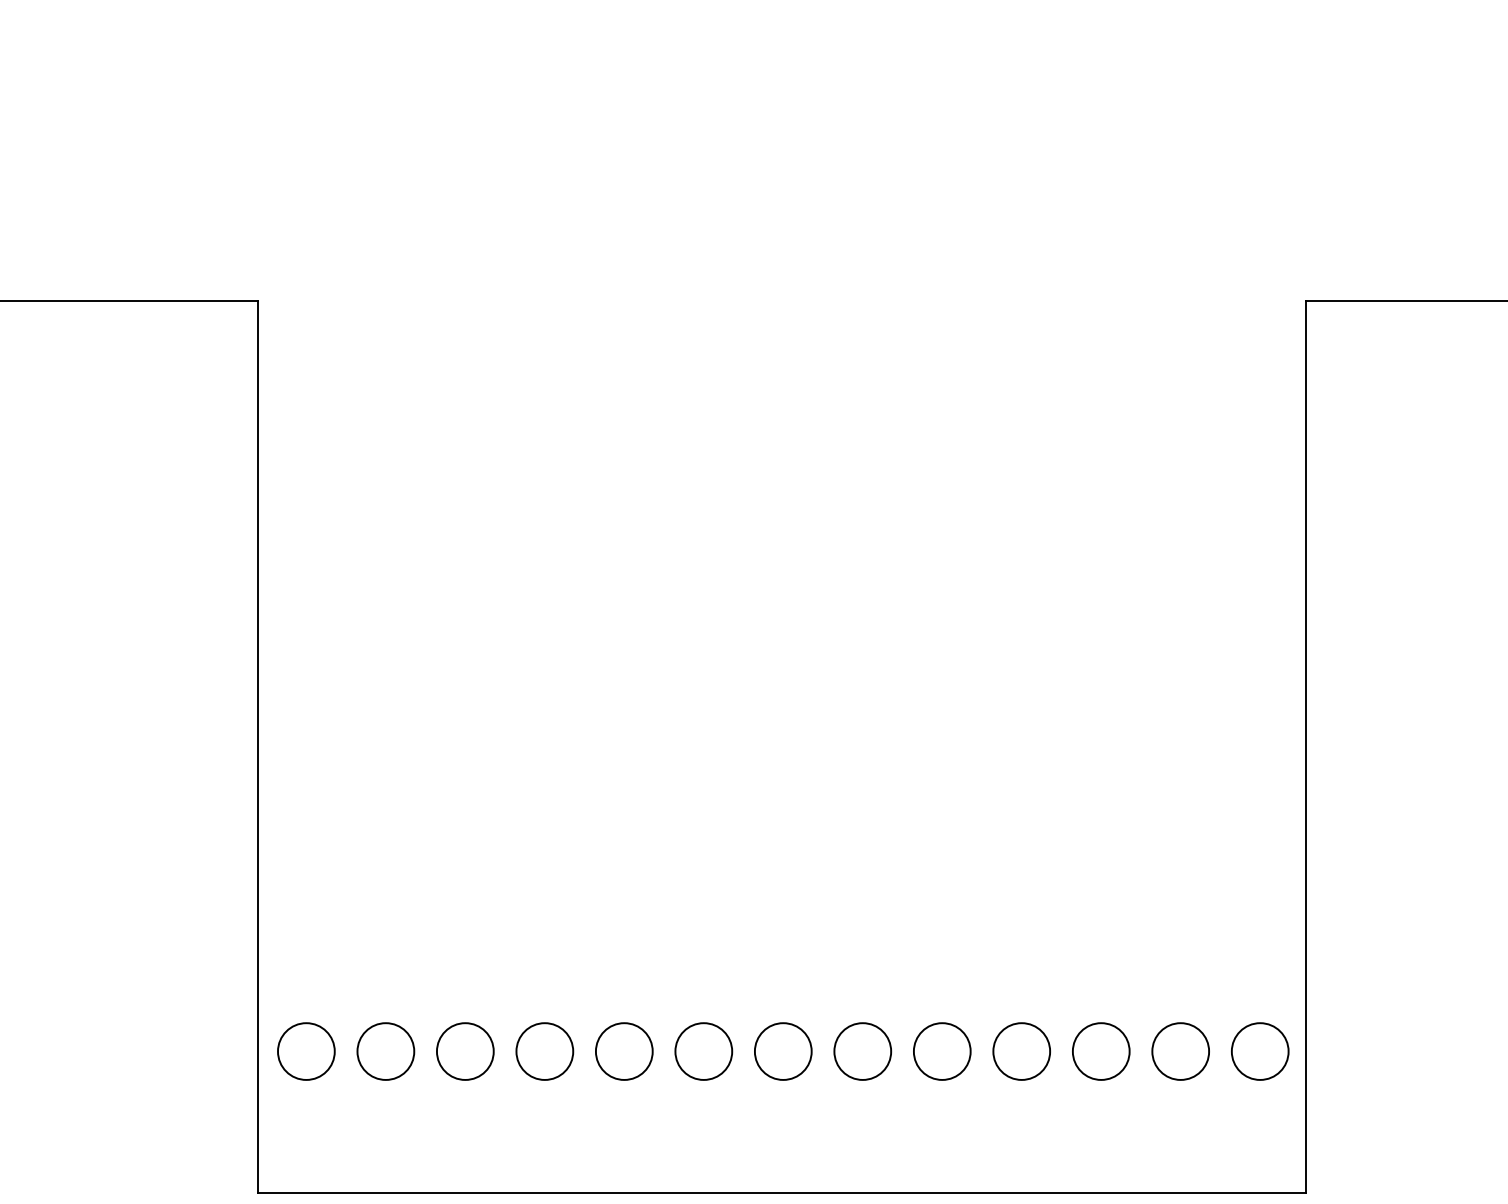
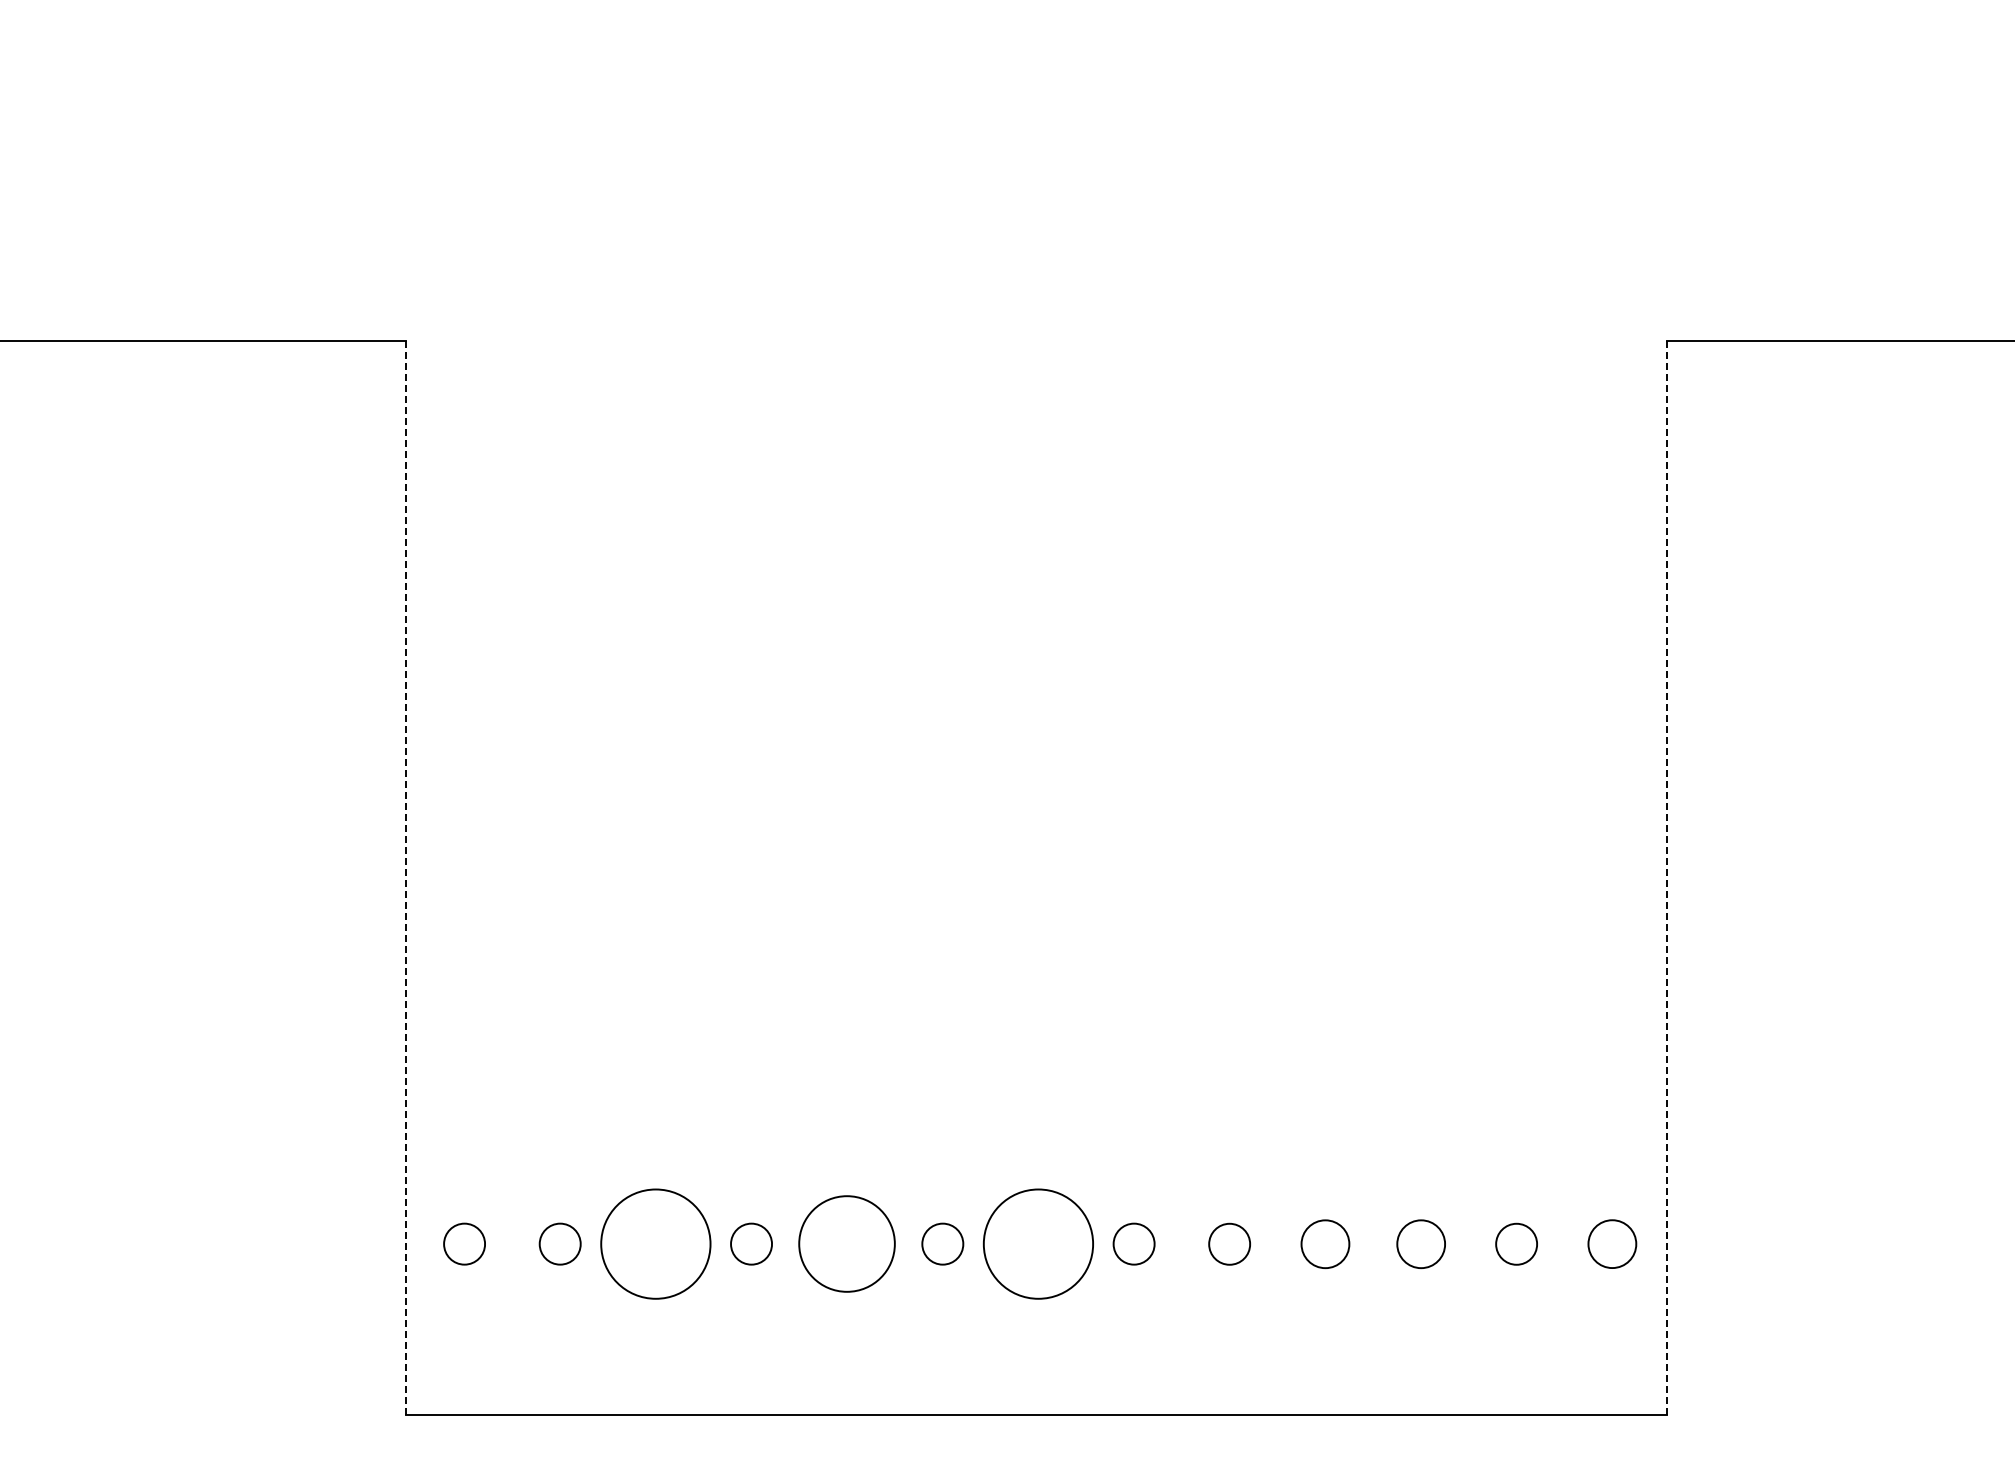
line: (1306, 746) -> (1667, 877), solid -> dashed
line: (257, 747) -> (405, 878), solid -> dashed
circle: (306, 1051) -> (464, 1243), size x0.6
circle: (386, 1051) -> (560, 1243), size x0.6
circle: (465, 1051) -> (655, 1243), size x1.6
circle: (544, 1051) -> (751, 1243), size x0.6
circle: (624, 1051) -> (847, 1244), size x1.4
circle: (703, 1051) -> (942, 1243), size x0.6
circle: (783, 1051) -> (1038, 1243), size x1.6
circle: (862, 1051) -> (1133, 1243), size x0.6
circle: (942, 1051) -> (1229, 1244), size x0.6
circle: (1021, 1051) -> (1325, 1244), size x0.7
circle: (1101, 1051) -> (1421, 1244), size x0.7
circle: (1180, 1051) -> (1516, 1244), size x0.6
circle: (1260, 1051) -> (1612, 1243), size x0.7

